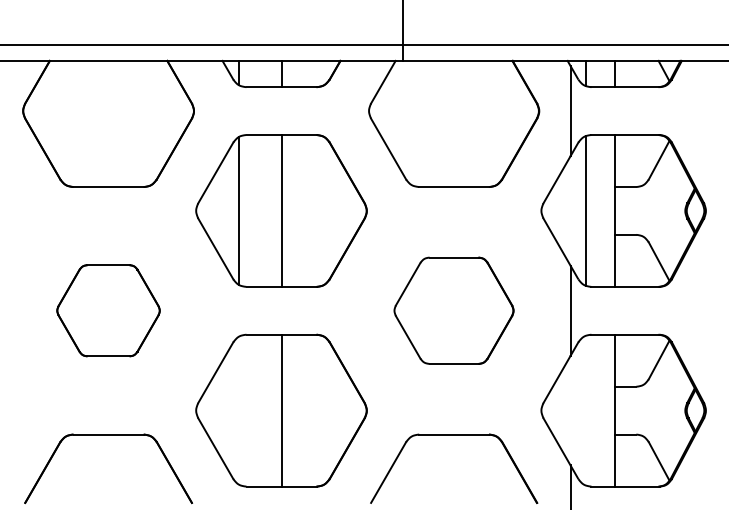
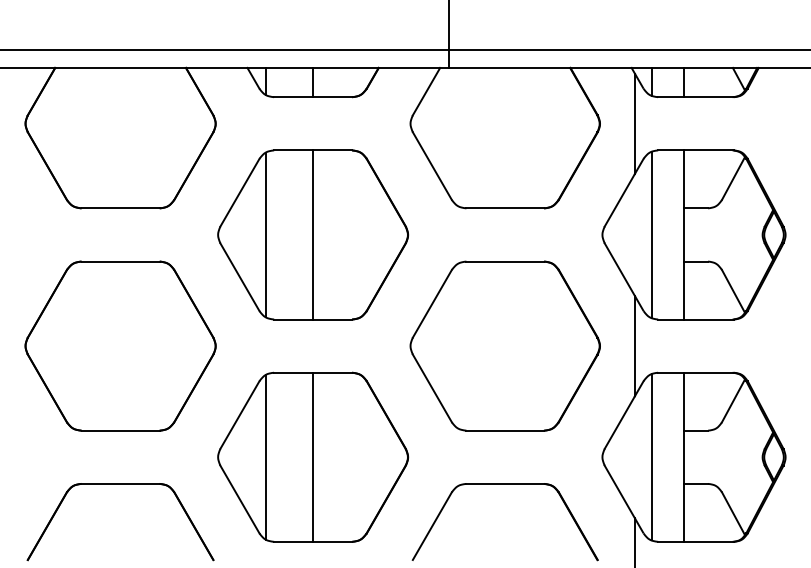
part: (108, 310) -> (120, 345), size x1.67
part: (453, 310) -> (504, 345), size x1.43
line: (238, 410) -> (265, 457), added
line: (585, 410) -> (651, 457), added

